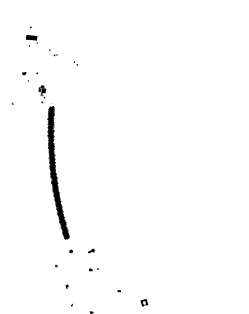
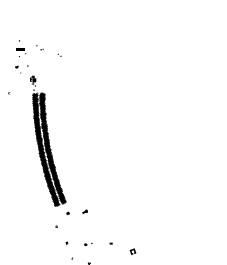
part: (32, 36) -> (21, 48), moved
hatch: (50, 173) -> (45, 149), added
part: (94, 268) -> (88, 243), moved

